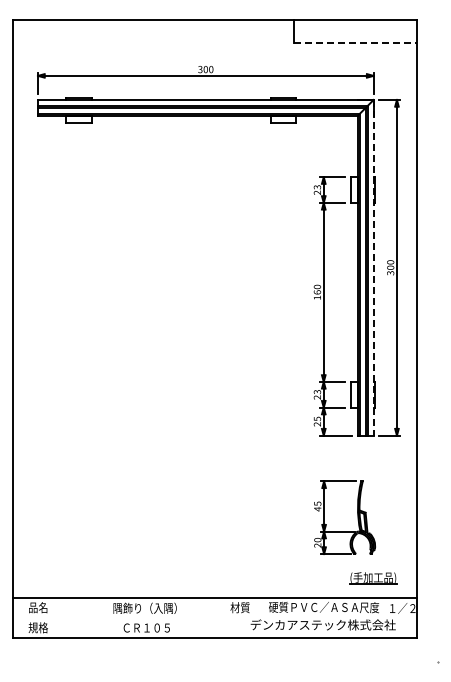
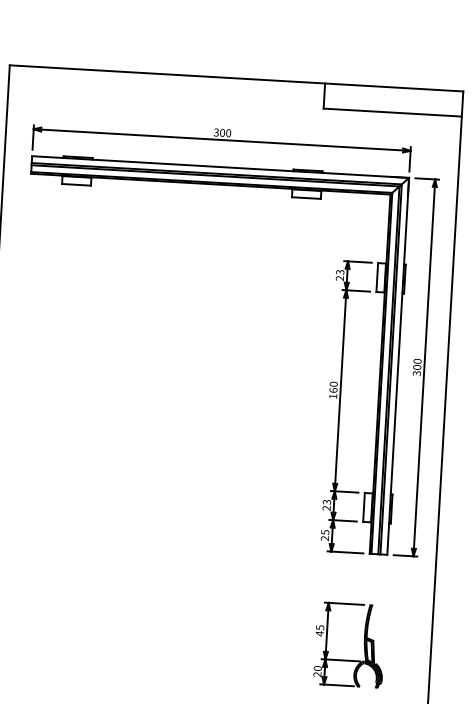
line: (355, 42) -> (392, 112), dashed -> solid
line: (373, 267) -> (398, 366), dashed -> solid

